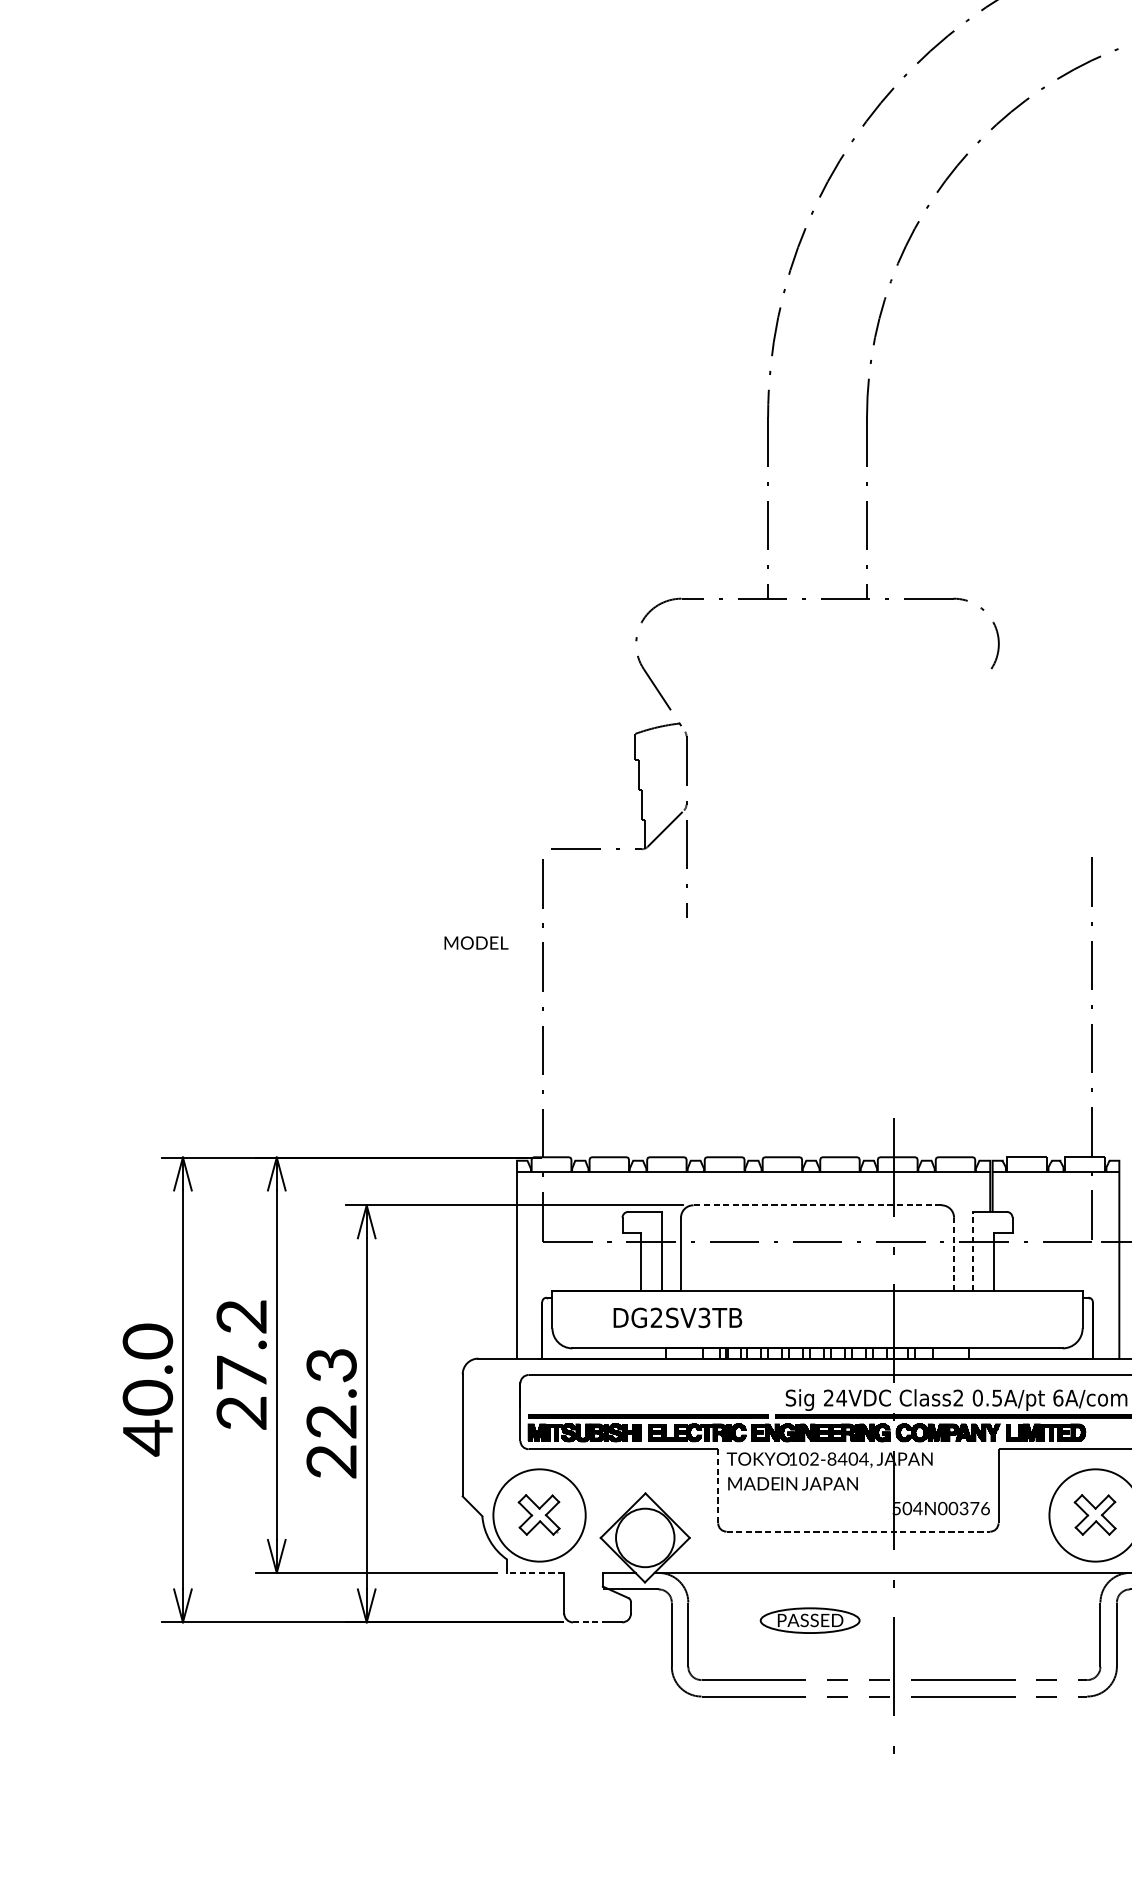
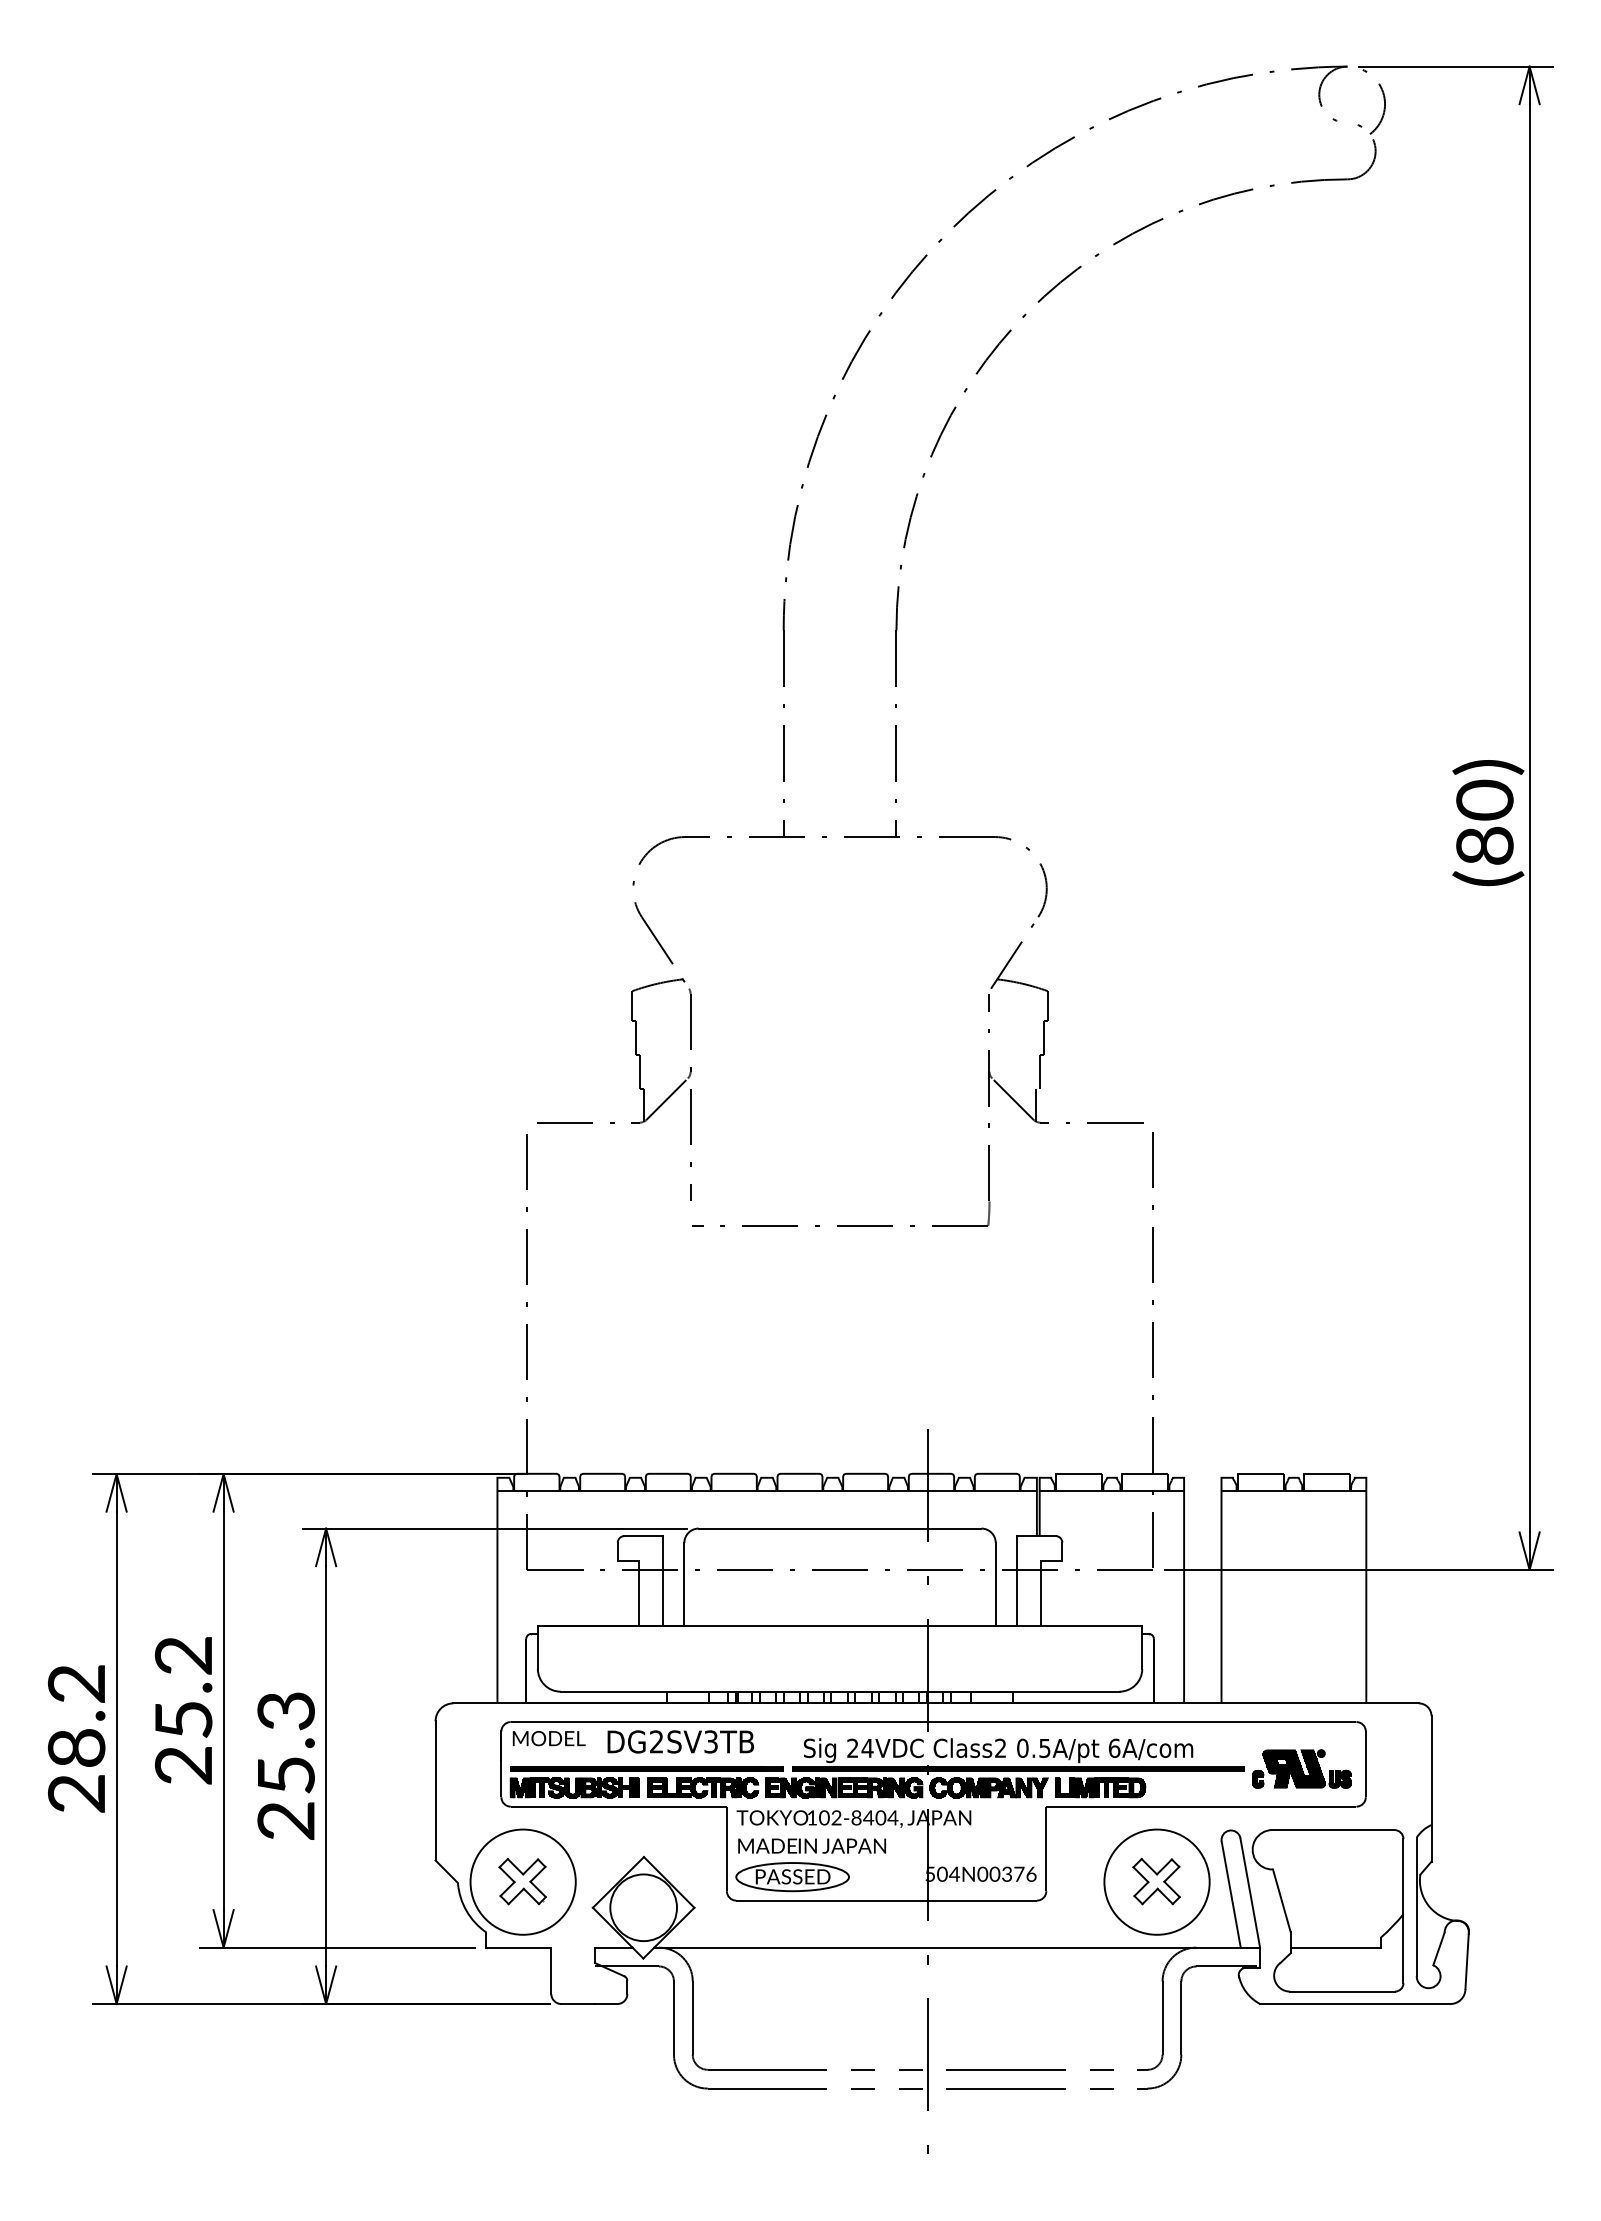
part: (947, 806) -> (988, 1074), added
text: (475, 942) -> (548, 1738), moved
line: (817, 1205) -> (839, 1528), dashed -> solid
line: (972, 1250) -> (1016, 1580), dashed -> solid
line: (953, 1254) -> (995, 1584), dashed -> solid
text: (677, 1317) -> (680, 1741), moved
text: (241, 1372) -> (183, 1719), 27.2 -> 25.2
text: (147, 1390) -> (76, 1739), 40.0 -> 28.2
text: (331, 1421) -> (285, 1775), 22.3 -> 25.3
line: (717, 1486) -> (726, 1849), dashed -> solid
line: (859, 1531) -> (887, 1900), dashed -> solid
line: (535, 1572) -> (518, 1947), dashed -> solid
part: (810, 1621) -> (792, 1877), moved
line: (588, 1622) -> (578, 2004), dashed -> solid

